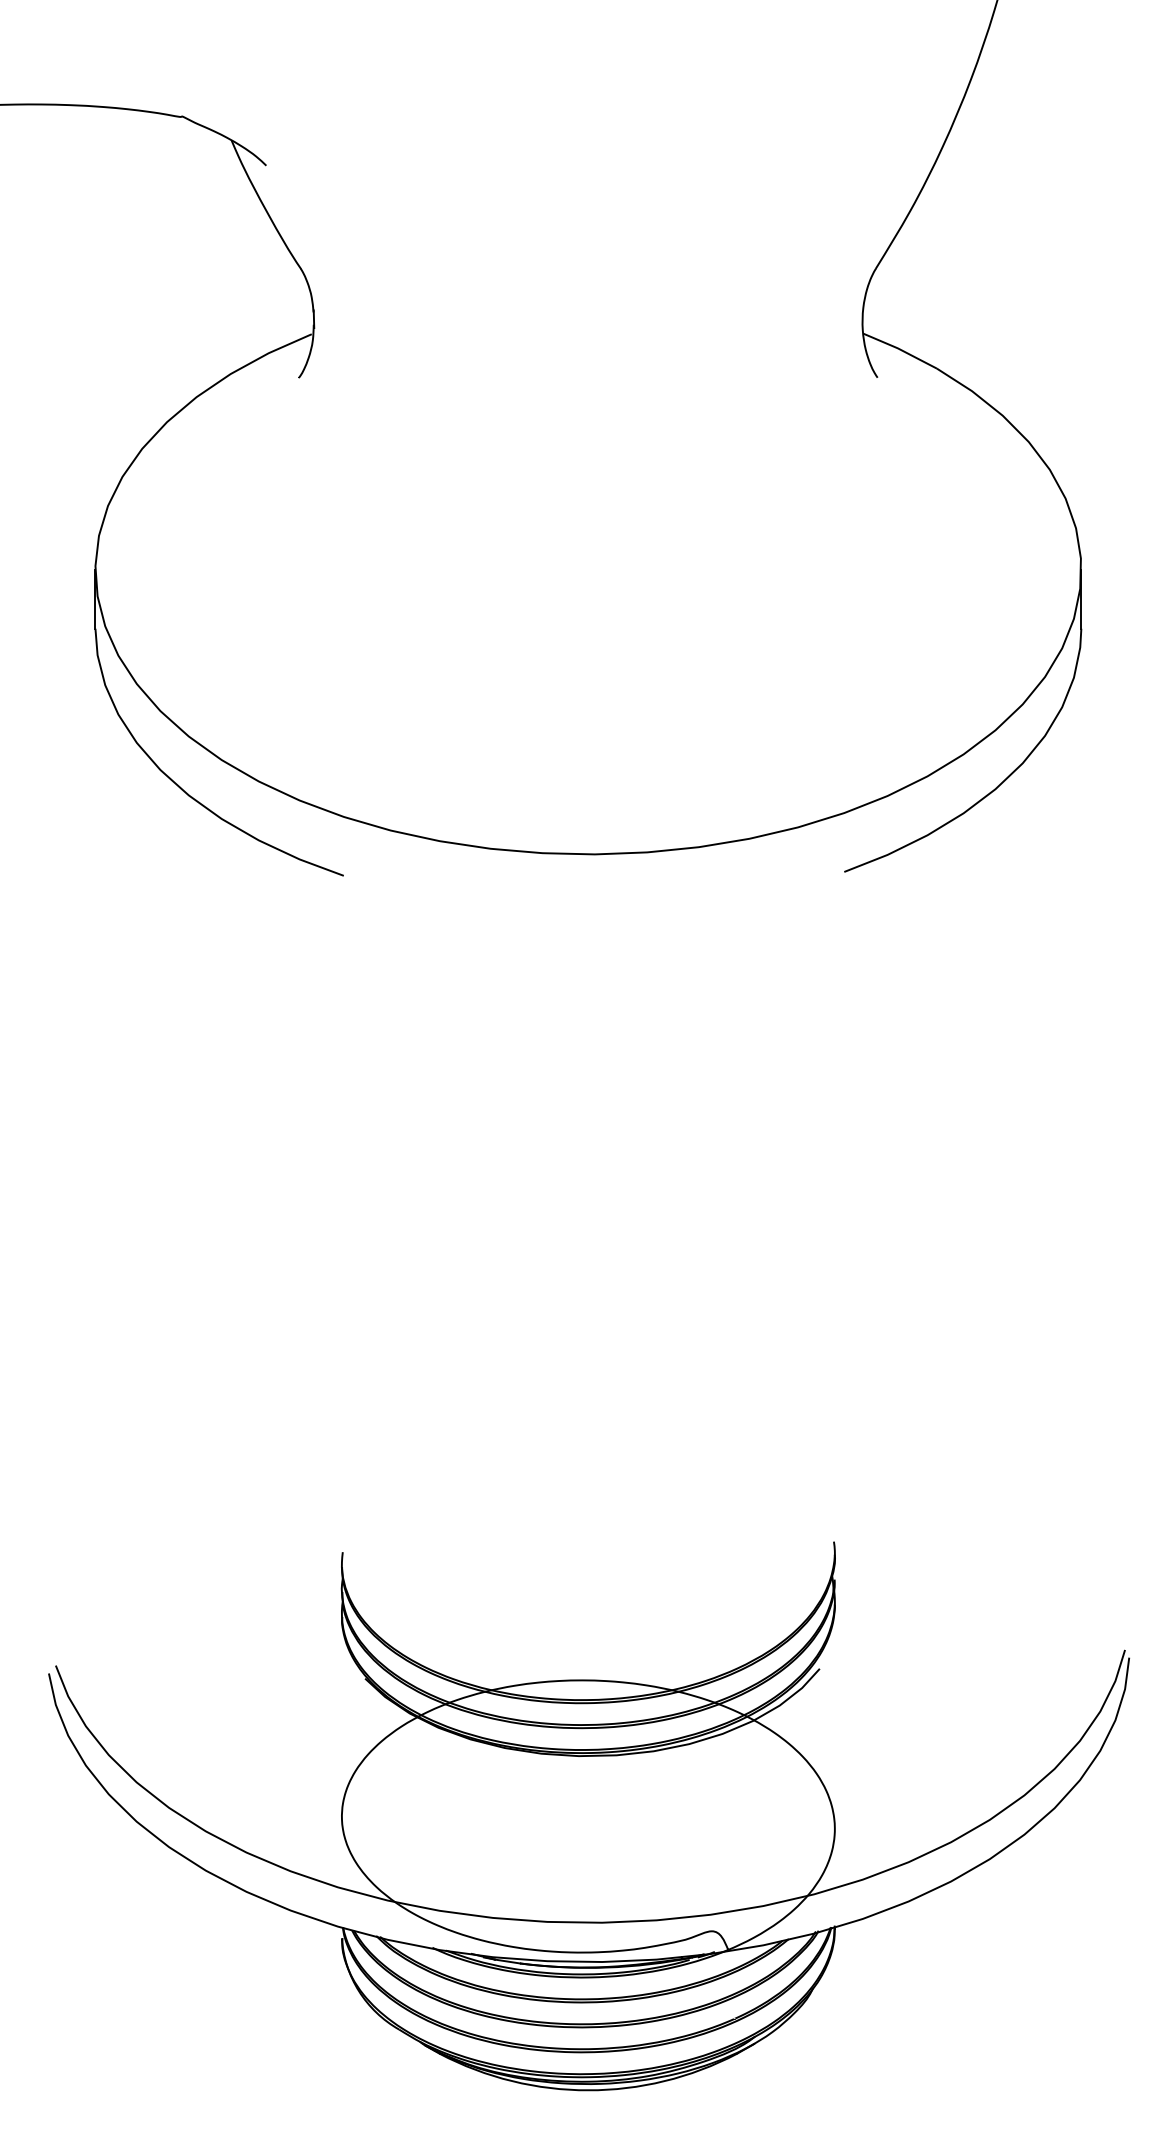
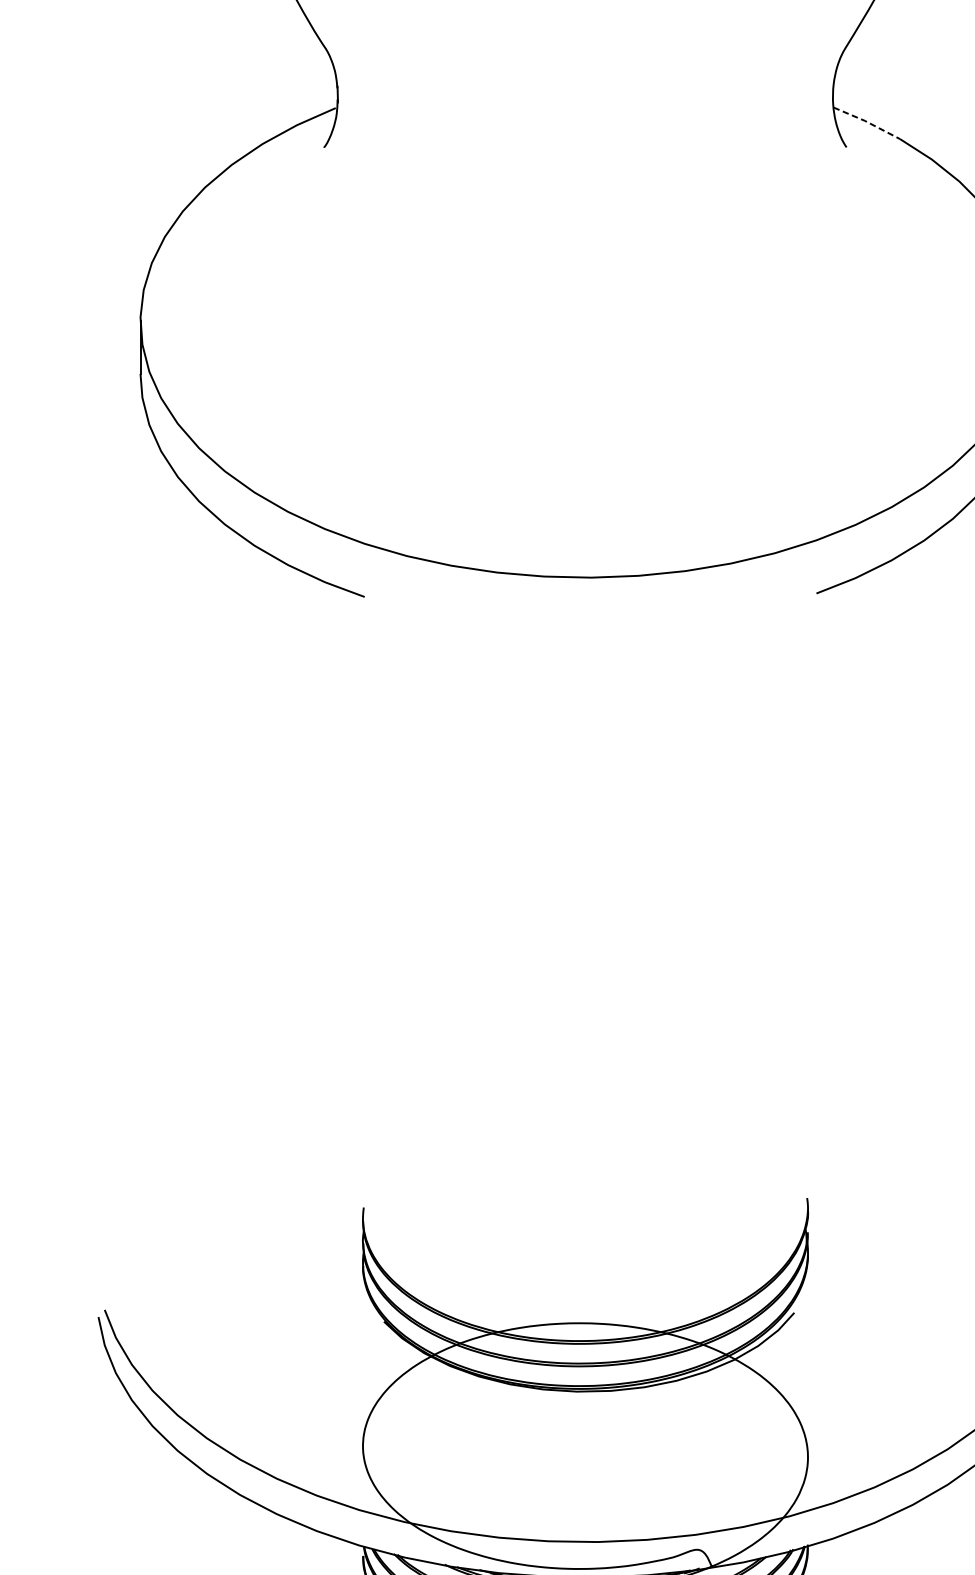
line: (900, 349) -> (867, 121), solid -> dashed

